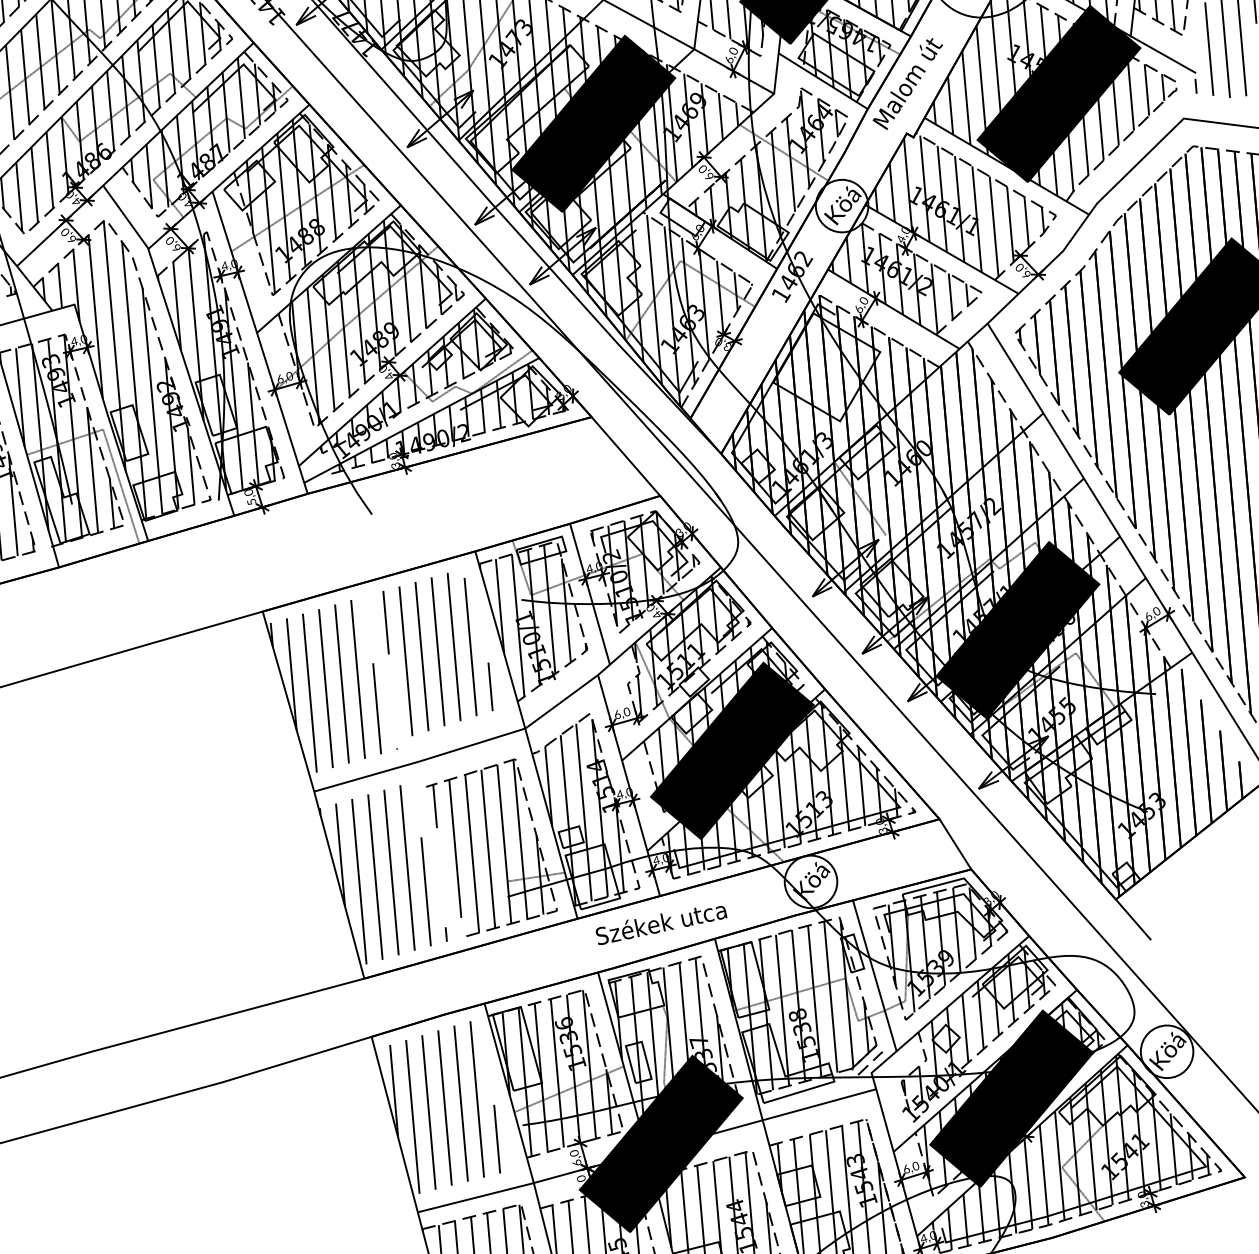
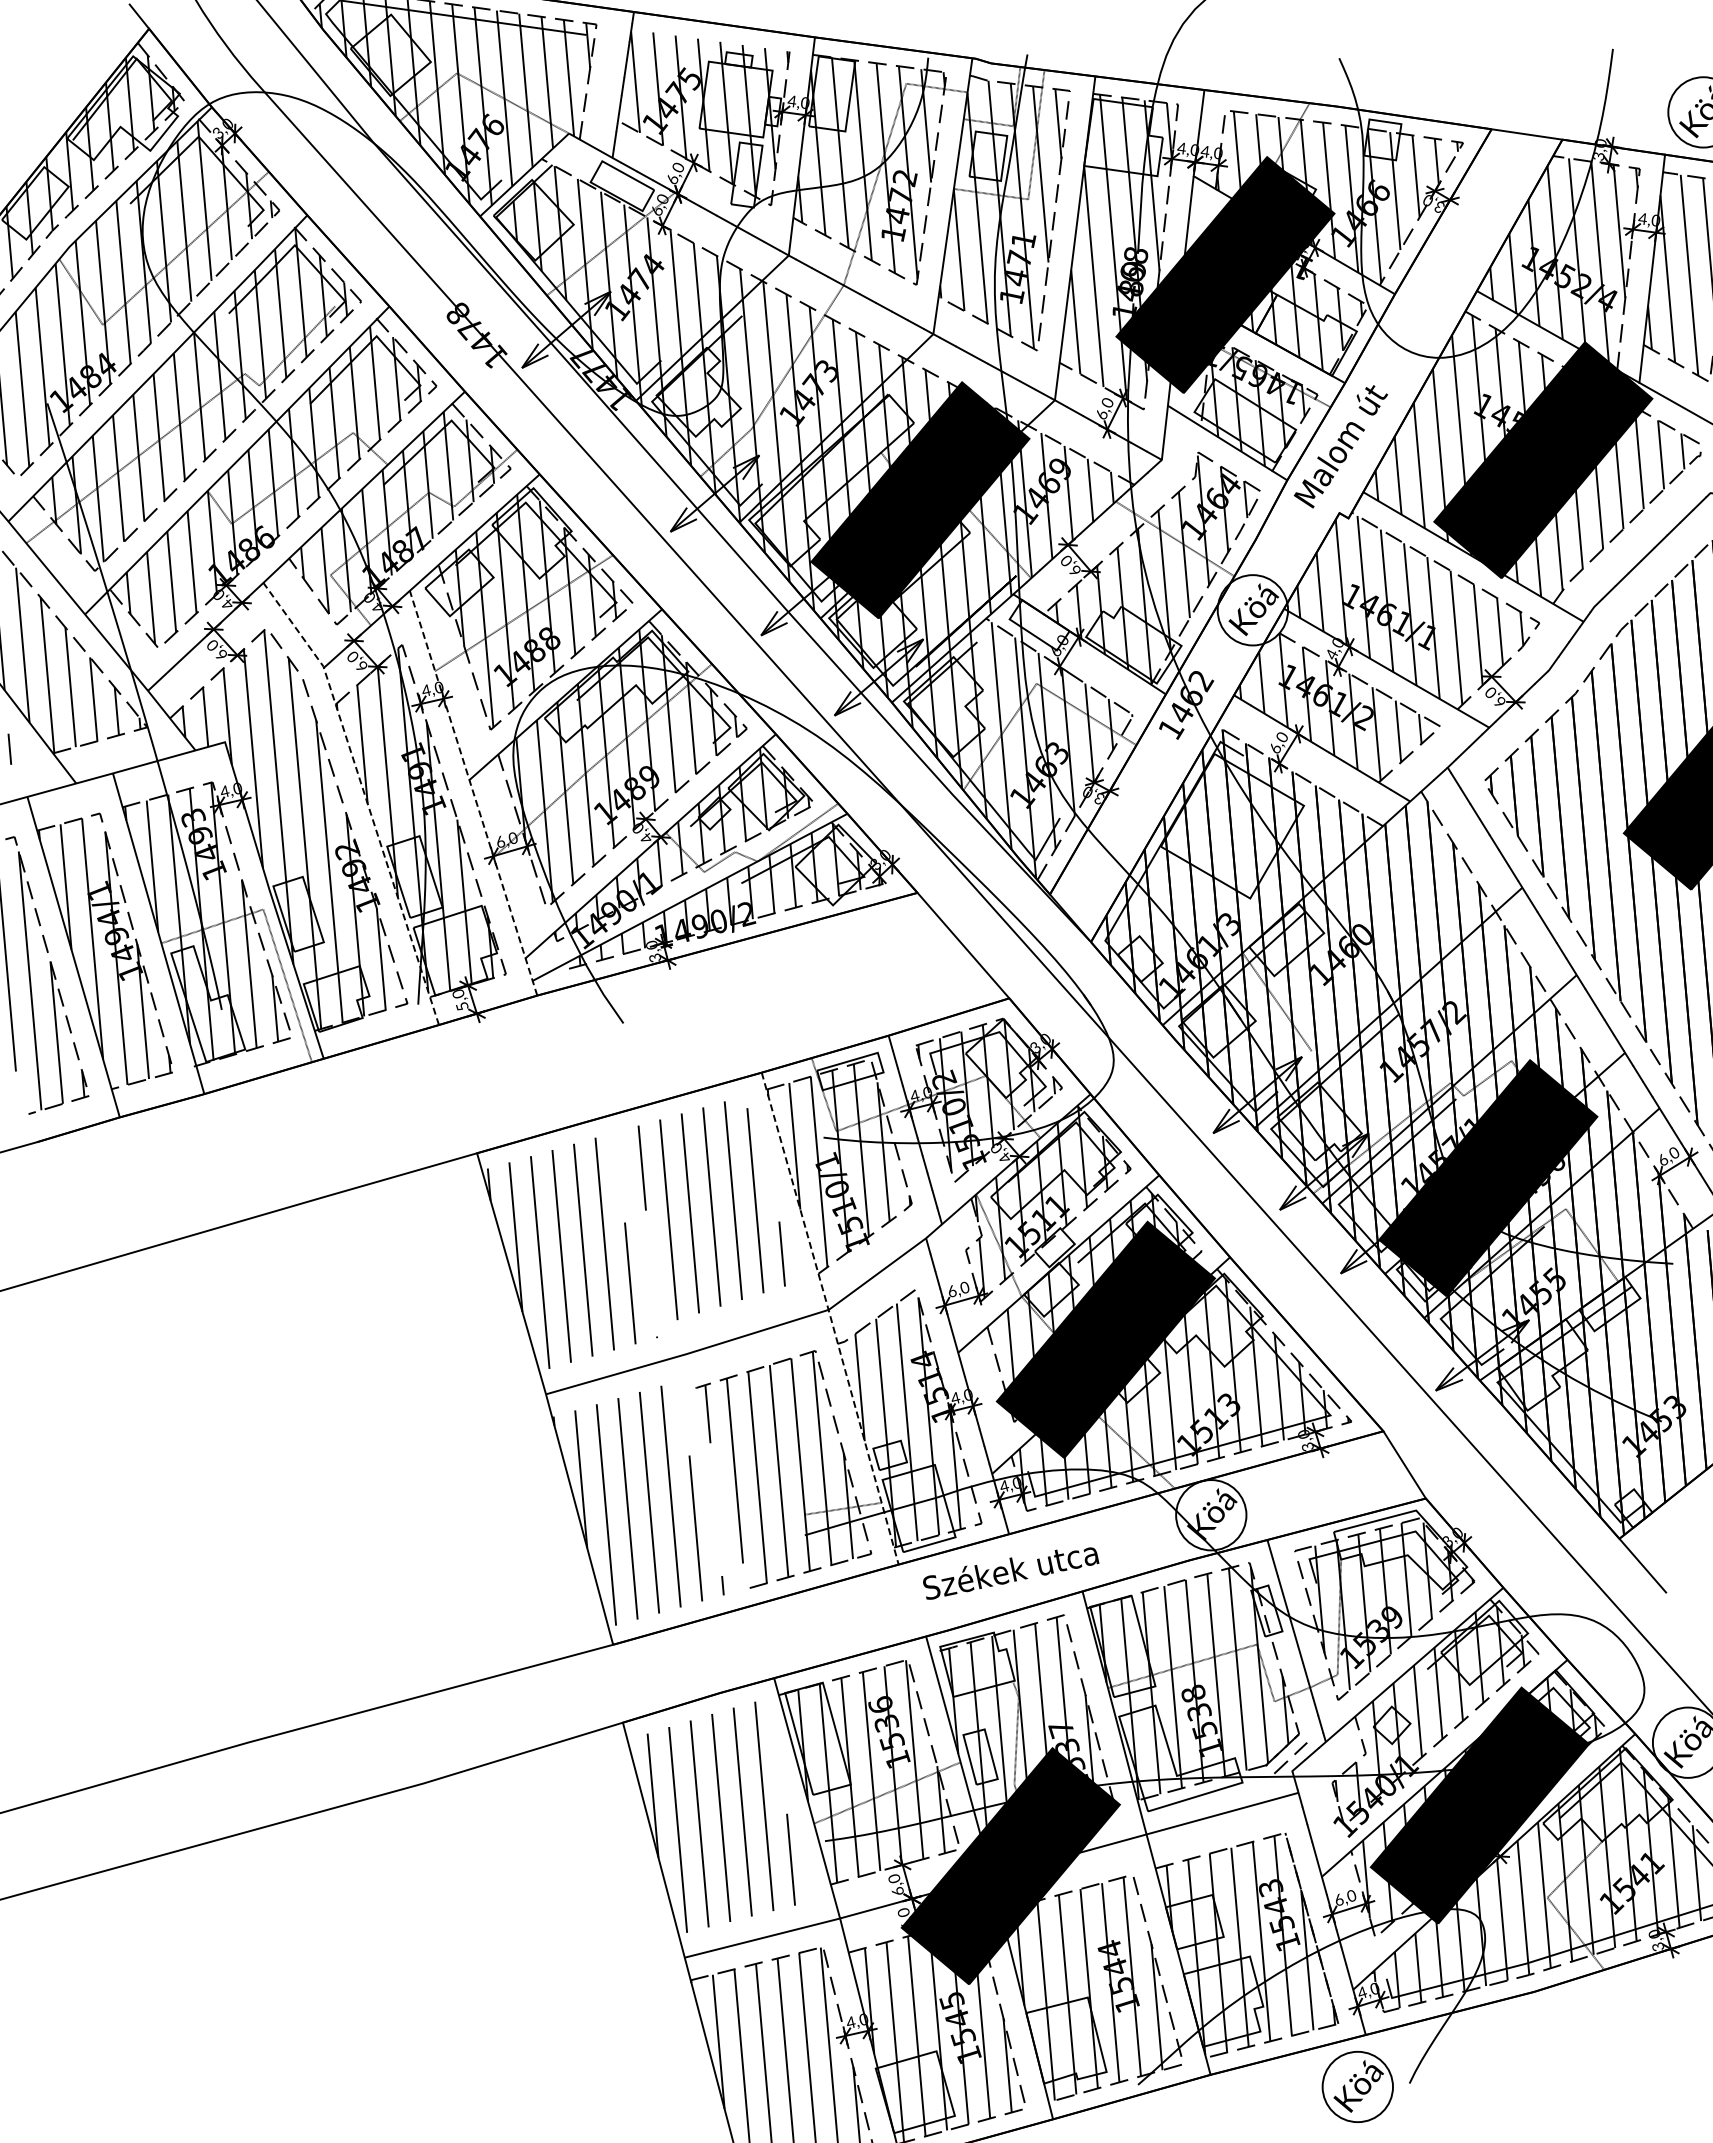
line: (260, 342) -> (473, 792), solid -> dashed
line: (179, 344) -> (365, 795), solid -> dashed
line: (526, 734) -> (830, 1318), solid -> dashed

